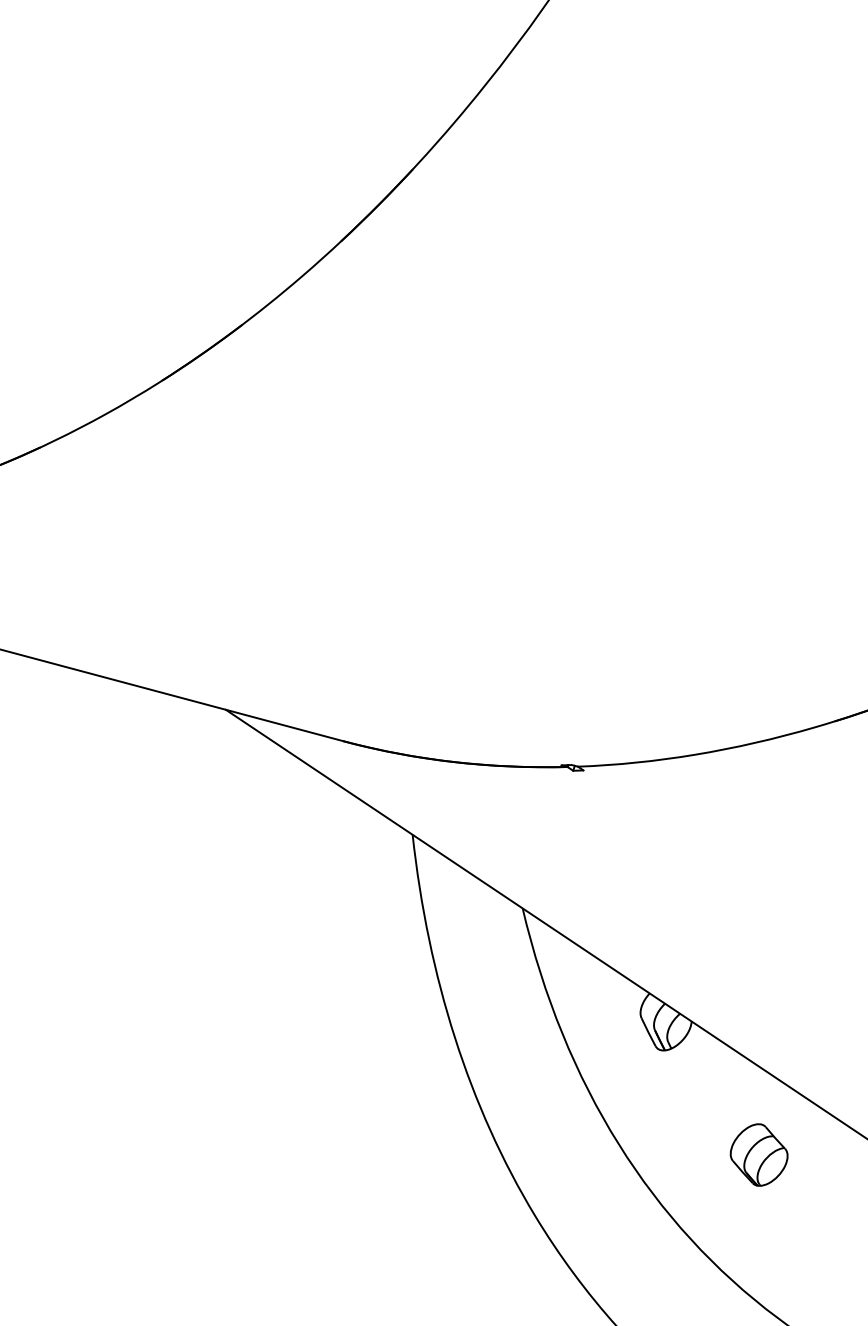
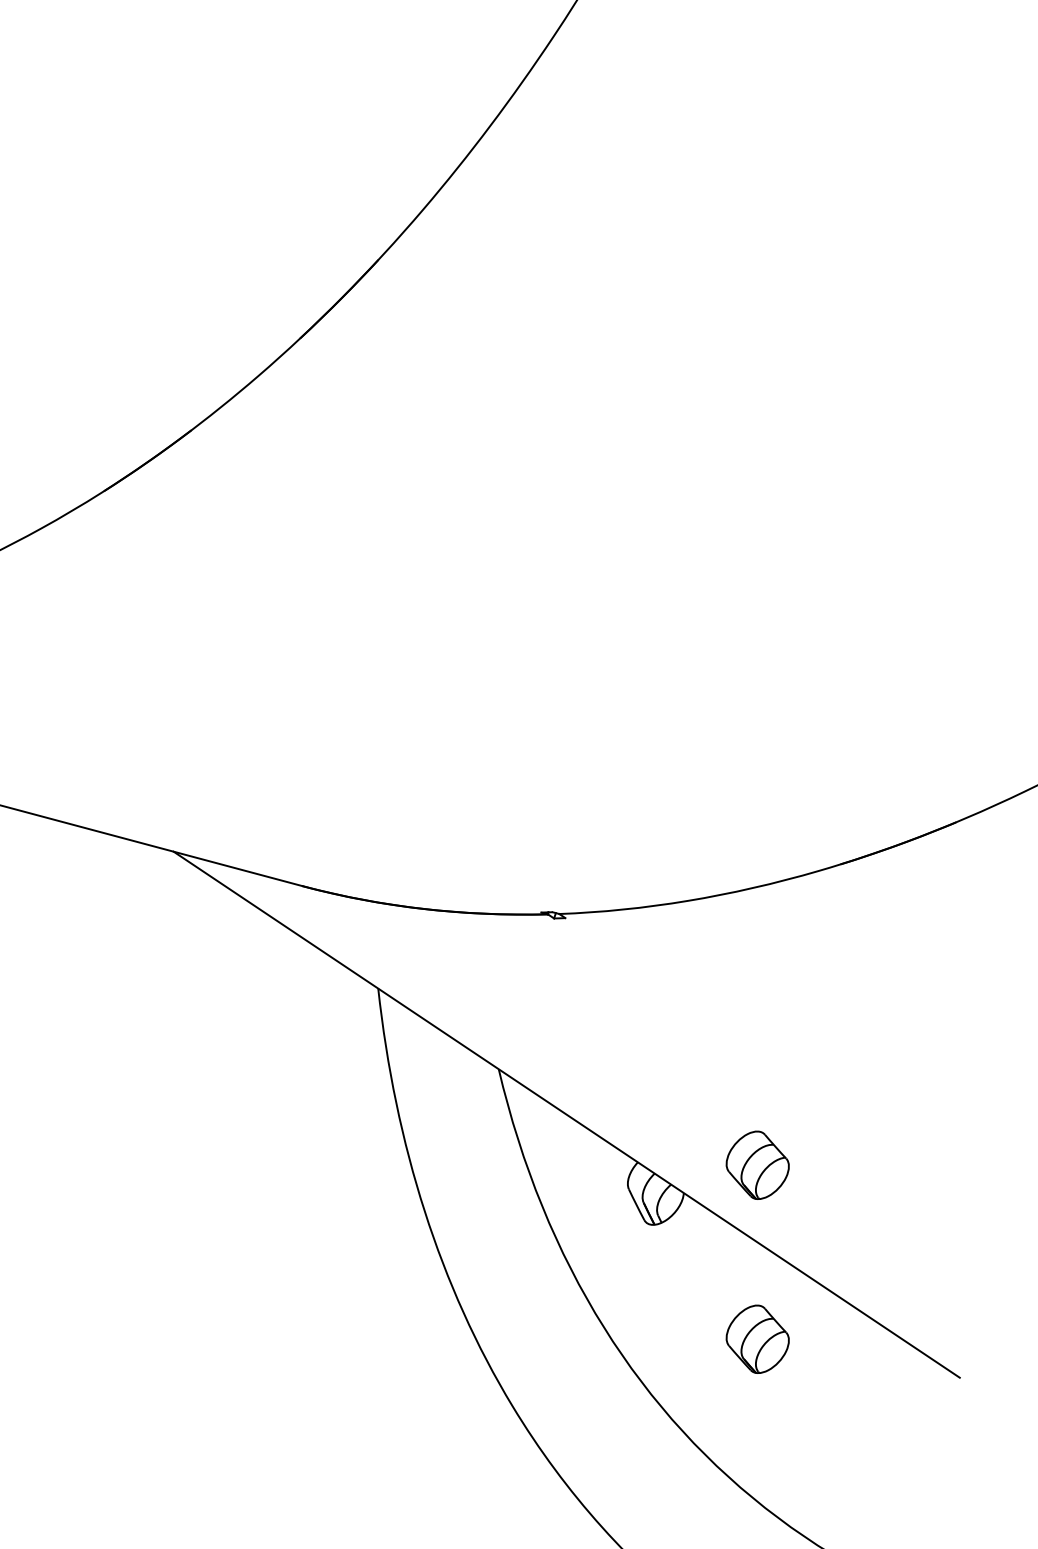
part: (758, 995) -> (757, 1164), added

